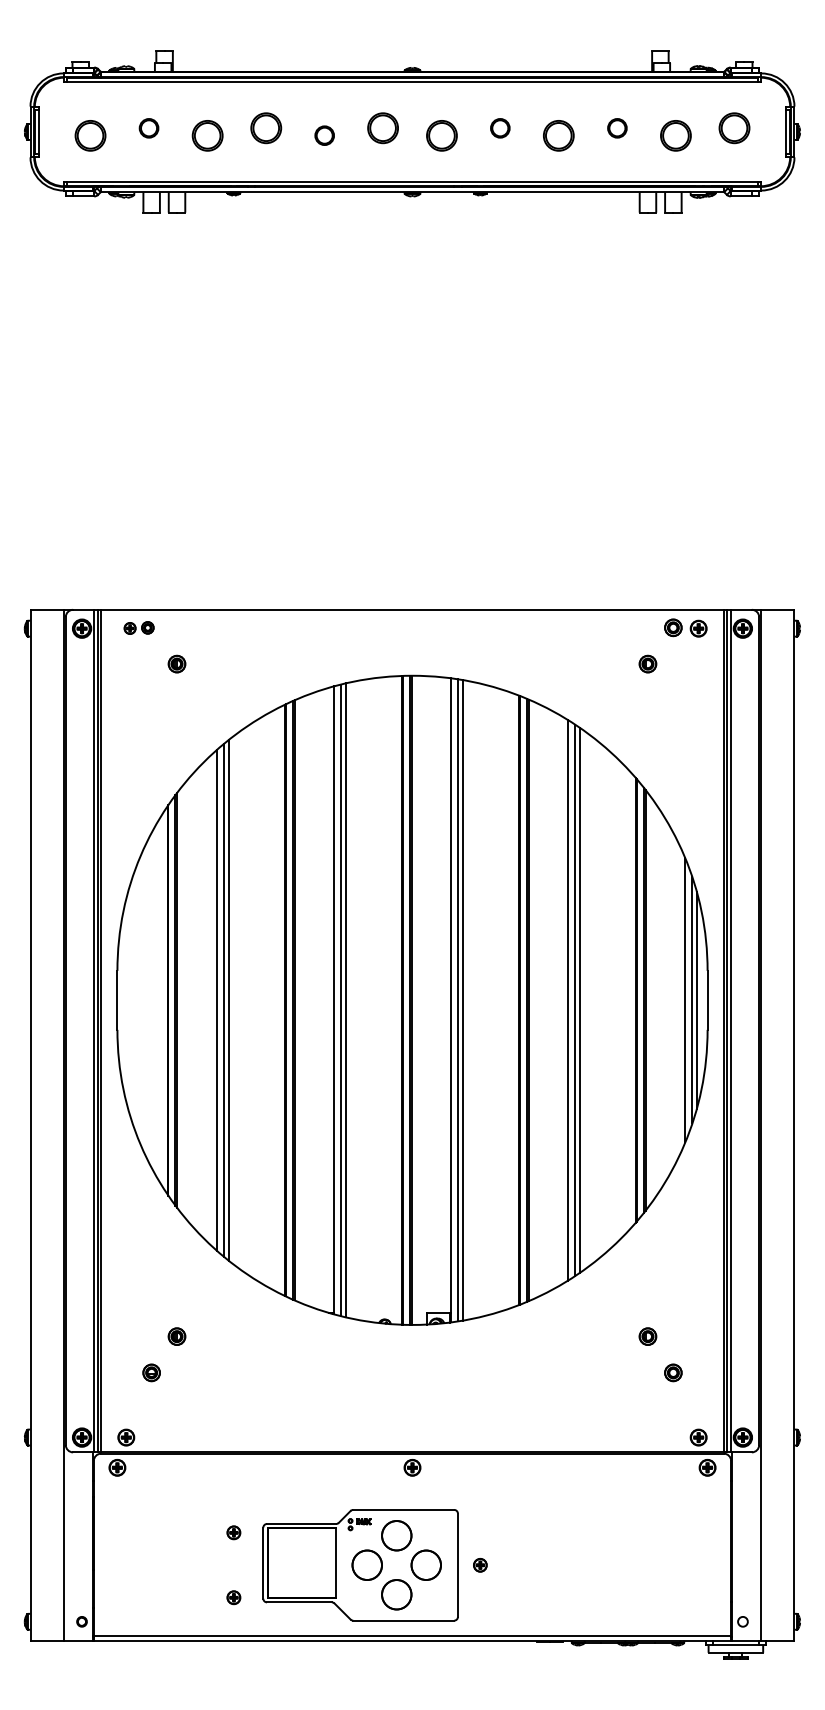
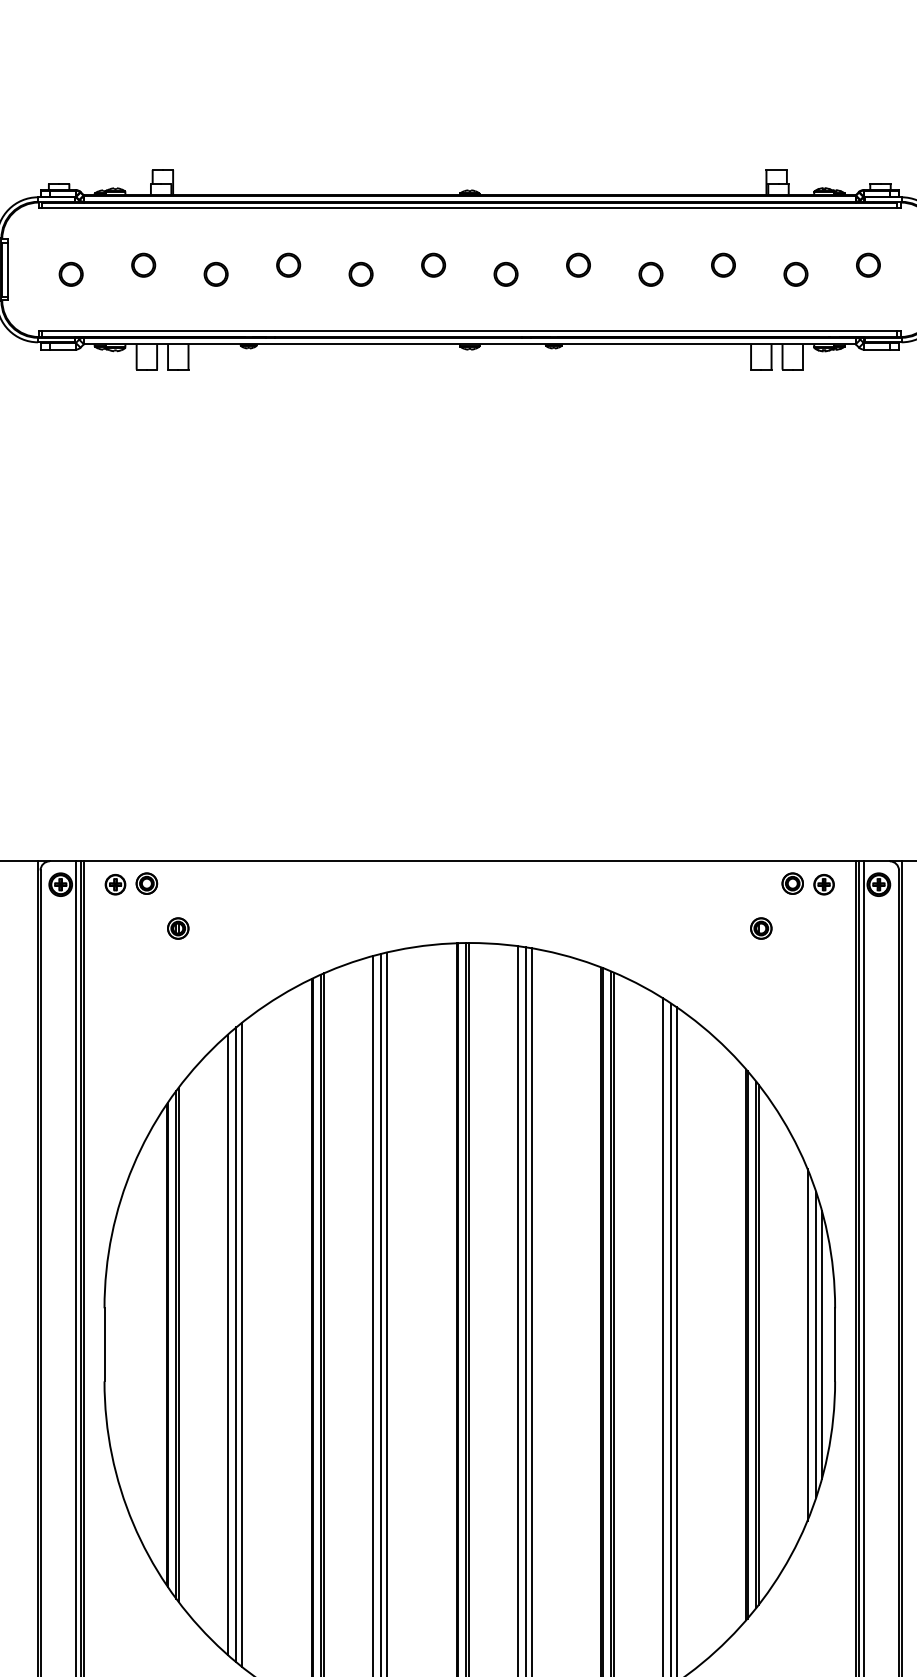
part: (265, 128) -> (287, 265), size x0.62
circle: (383, 128) -> (433, 265), size x0.62
circle: (734, 128) -> (868, 265), size x0.62
circle: (90, 135) -> (71, 274), size x0.62
circle: (207, 135) -> (216, 274), size x0.62
circle: (441, 135) -> (505, 274), size x0.62
part: (558, 135) -> (650, 274), size x0.62
part: (675, 135) -> (795, 274), size x0.62
part: (138, 627) -> (130, 883), size x1.43

